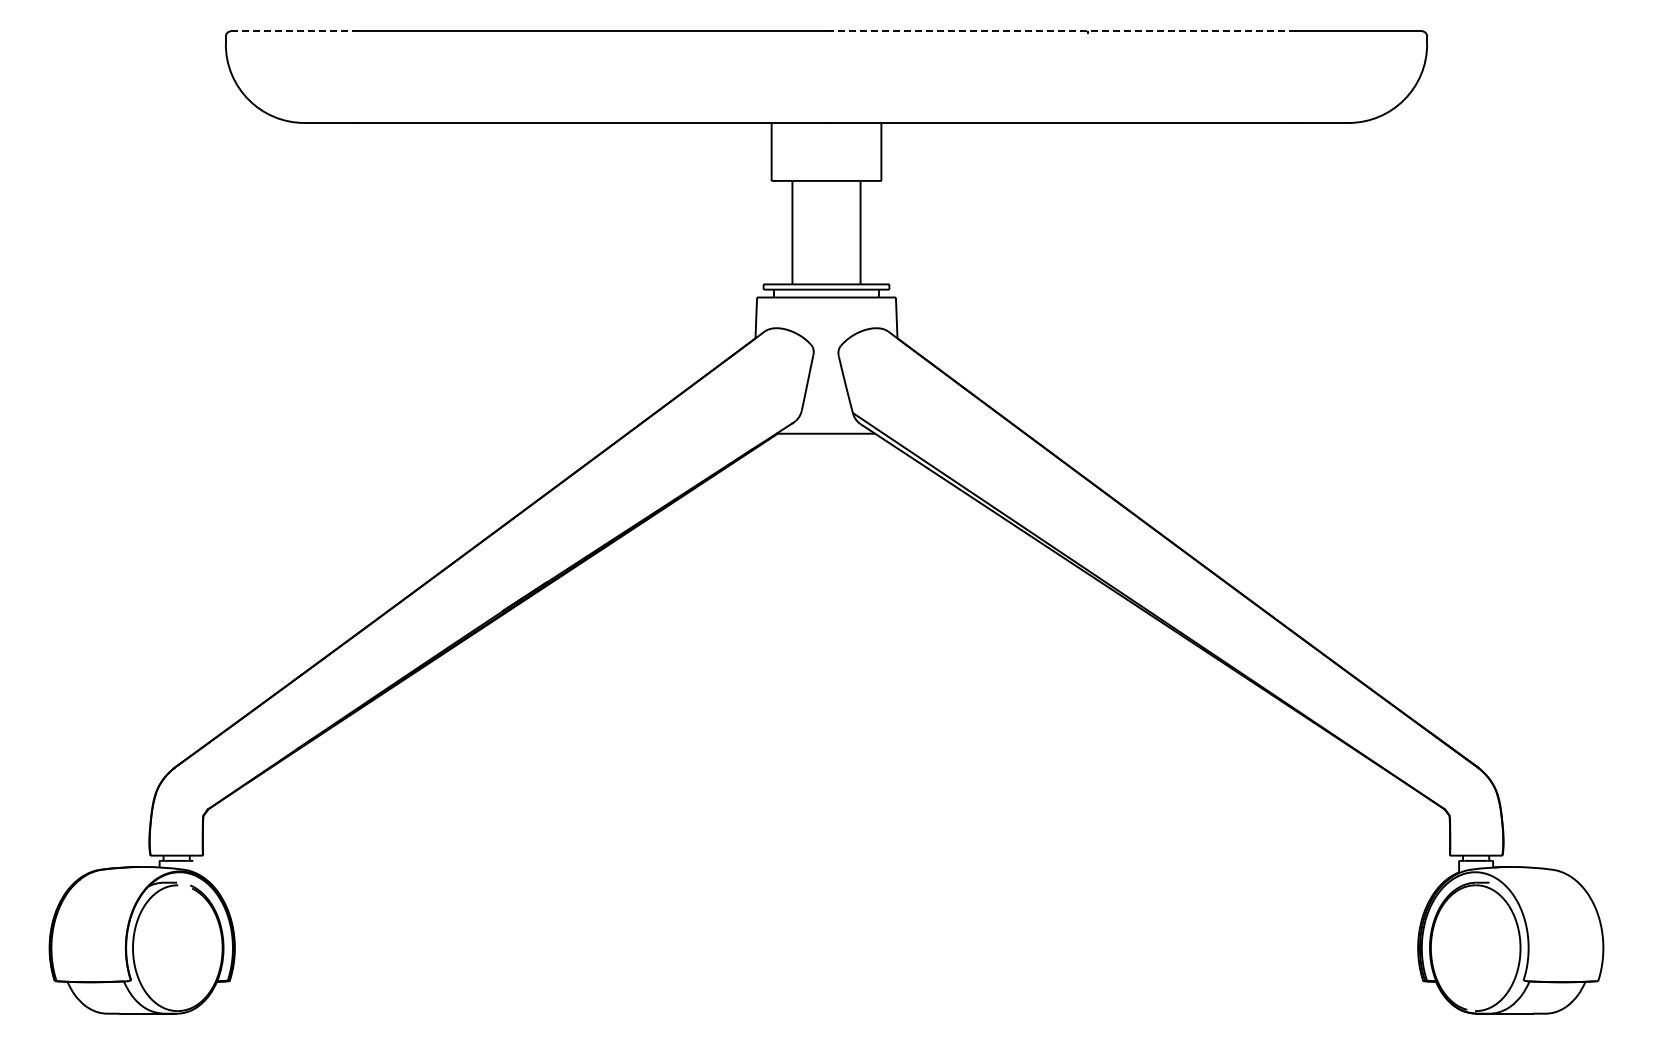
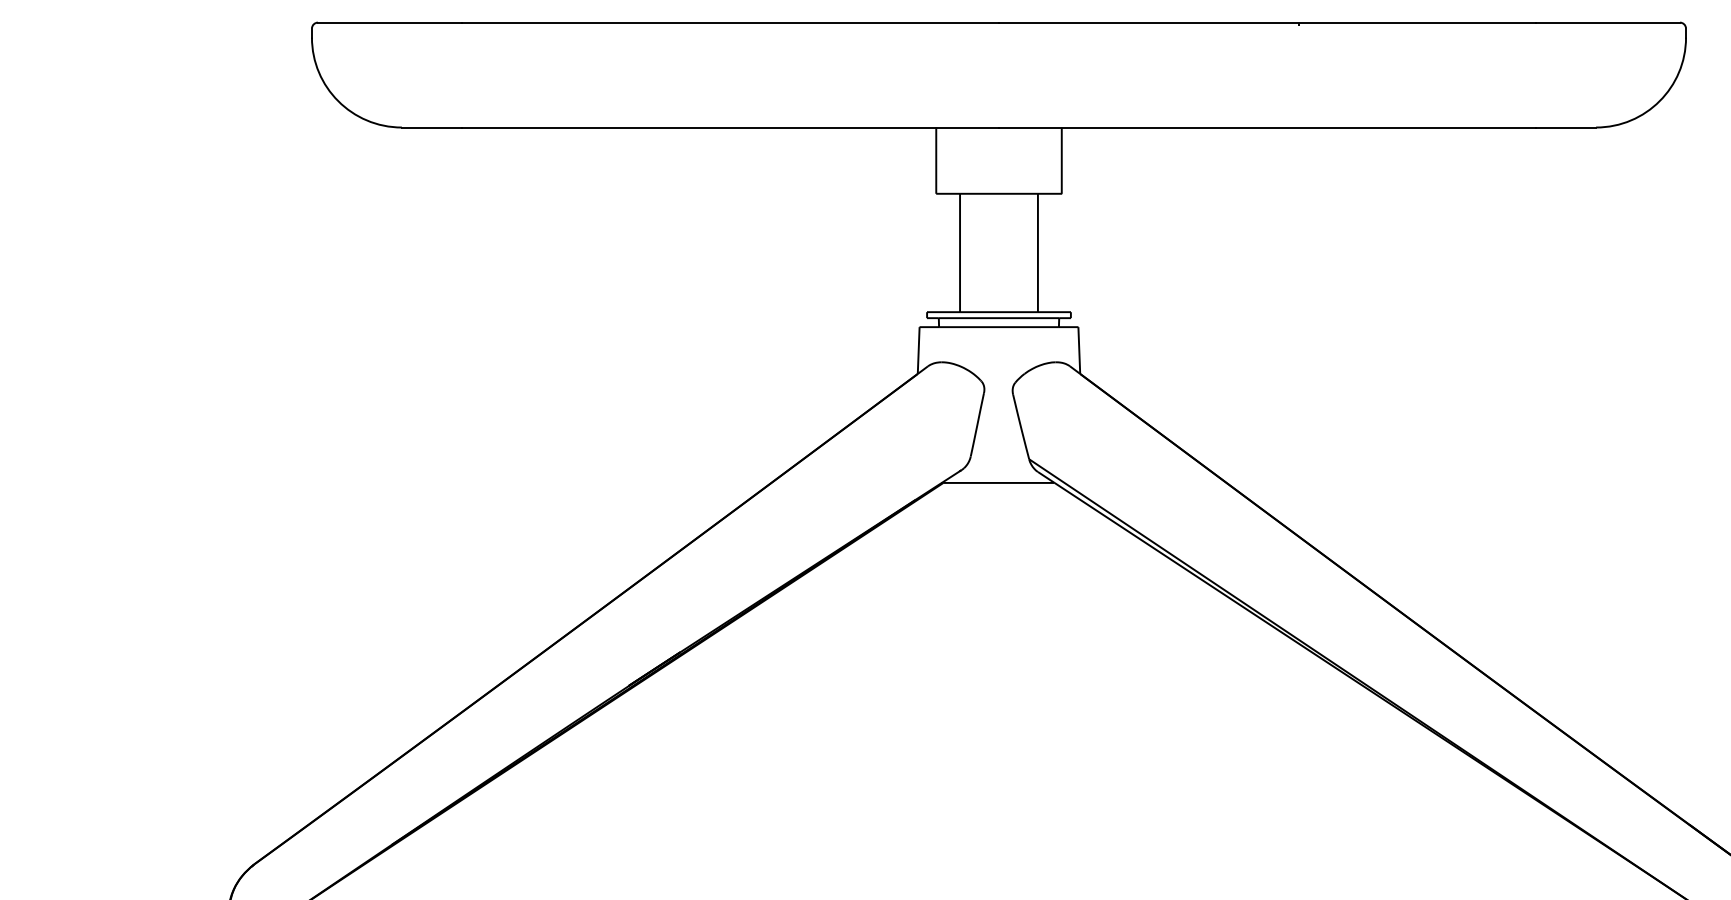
line: (293, 31) -> (389, 22), dashed -> solid
line: (1061, 31) -> (1267, 22), dashed -> solid

